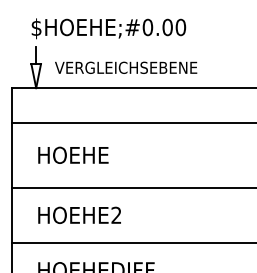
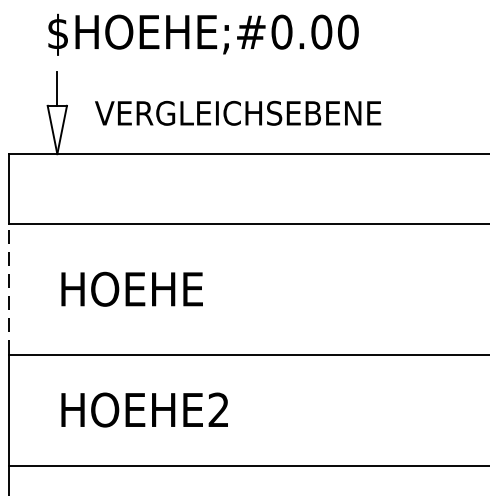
line: (12, 154) -> (9, 287), solid -> dashed

